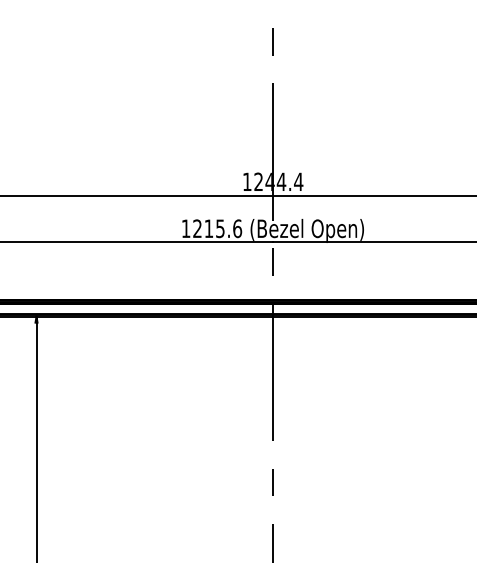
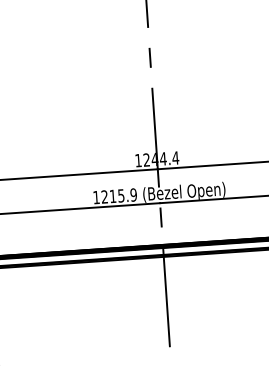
text: (237, 228) -> (133, 194), 1215.6 -> 1215.9

